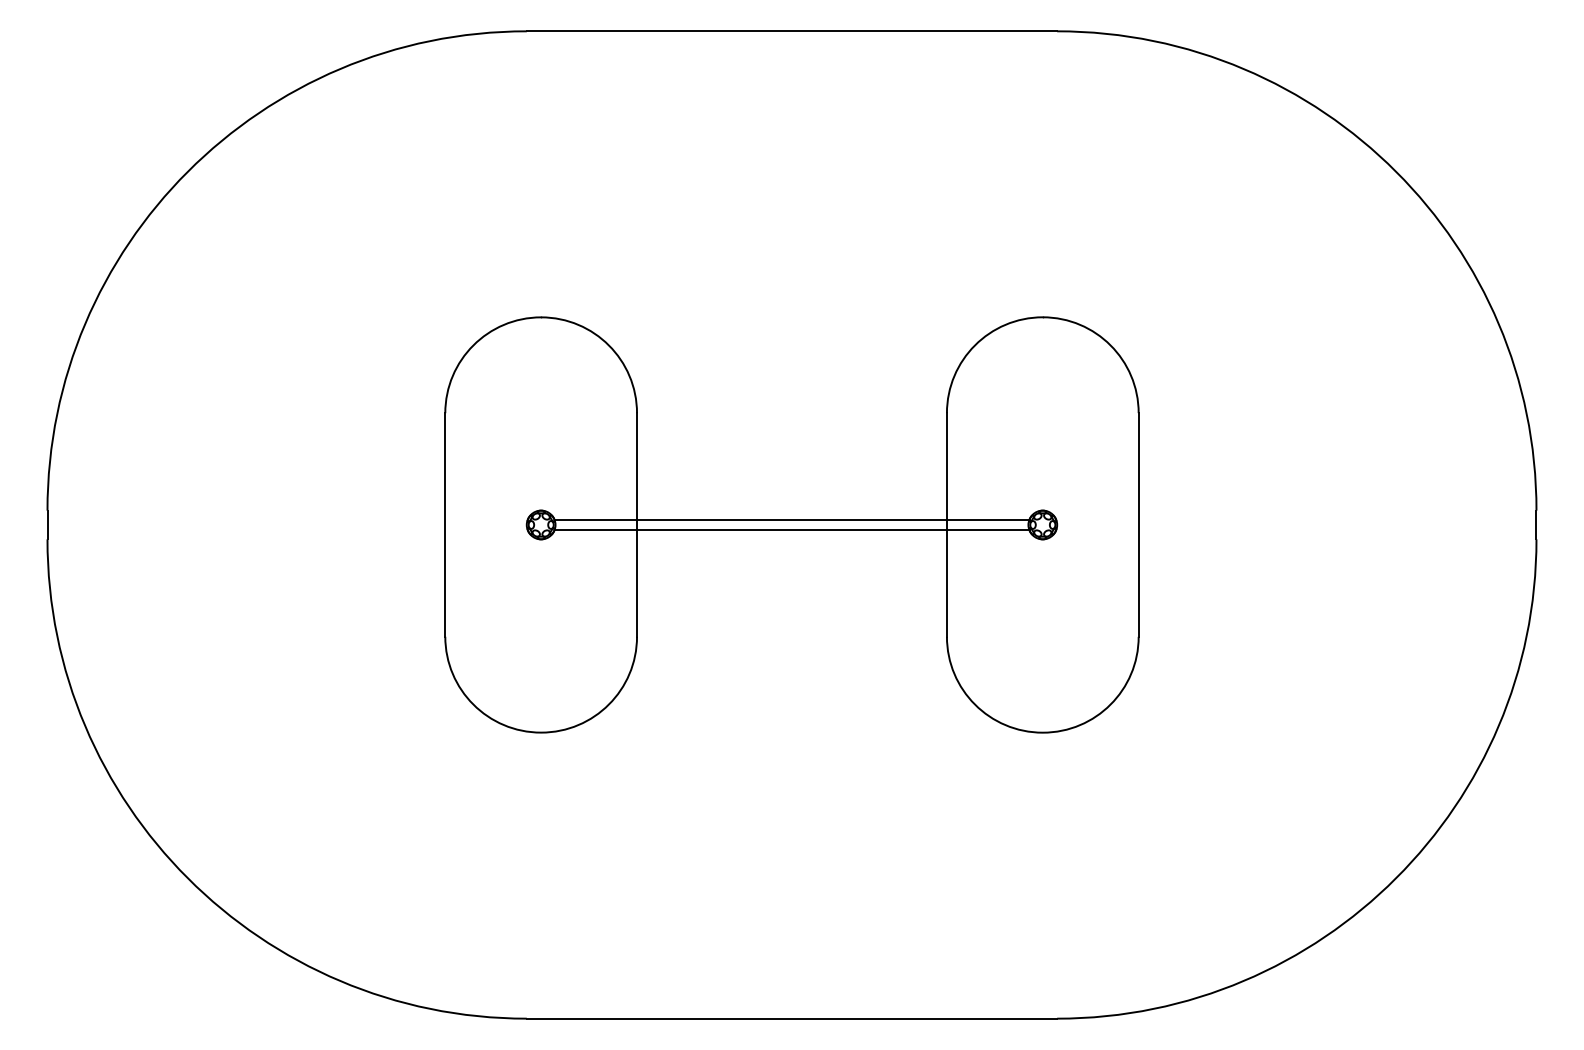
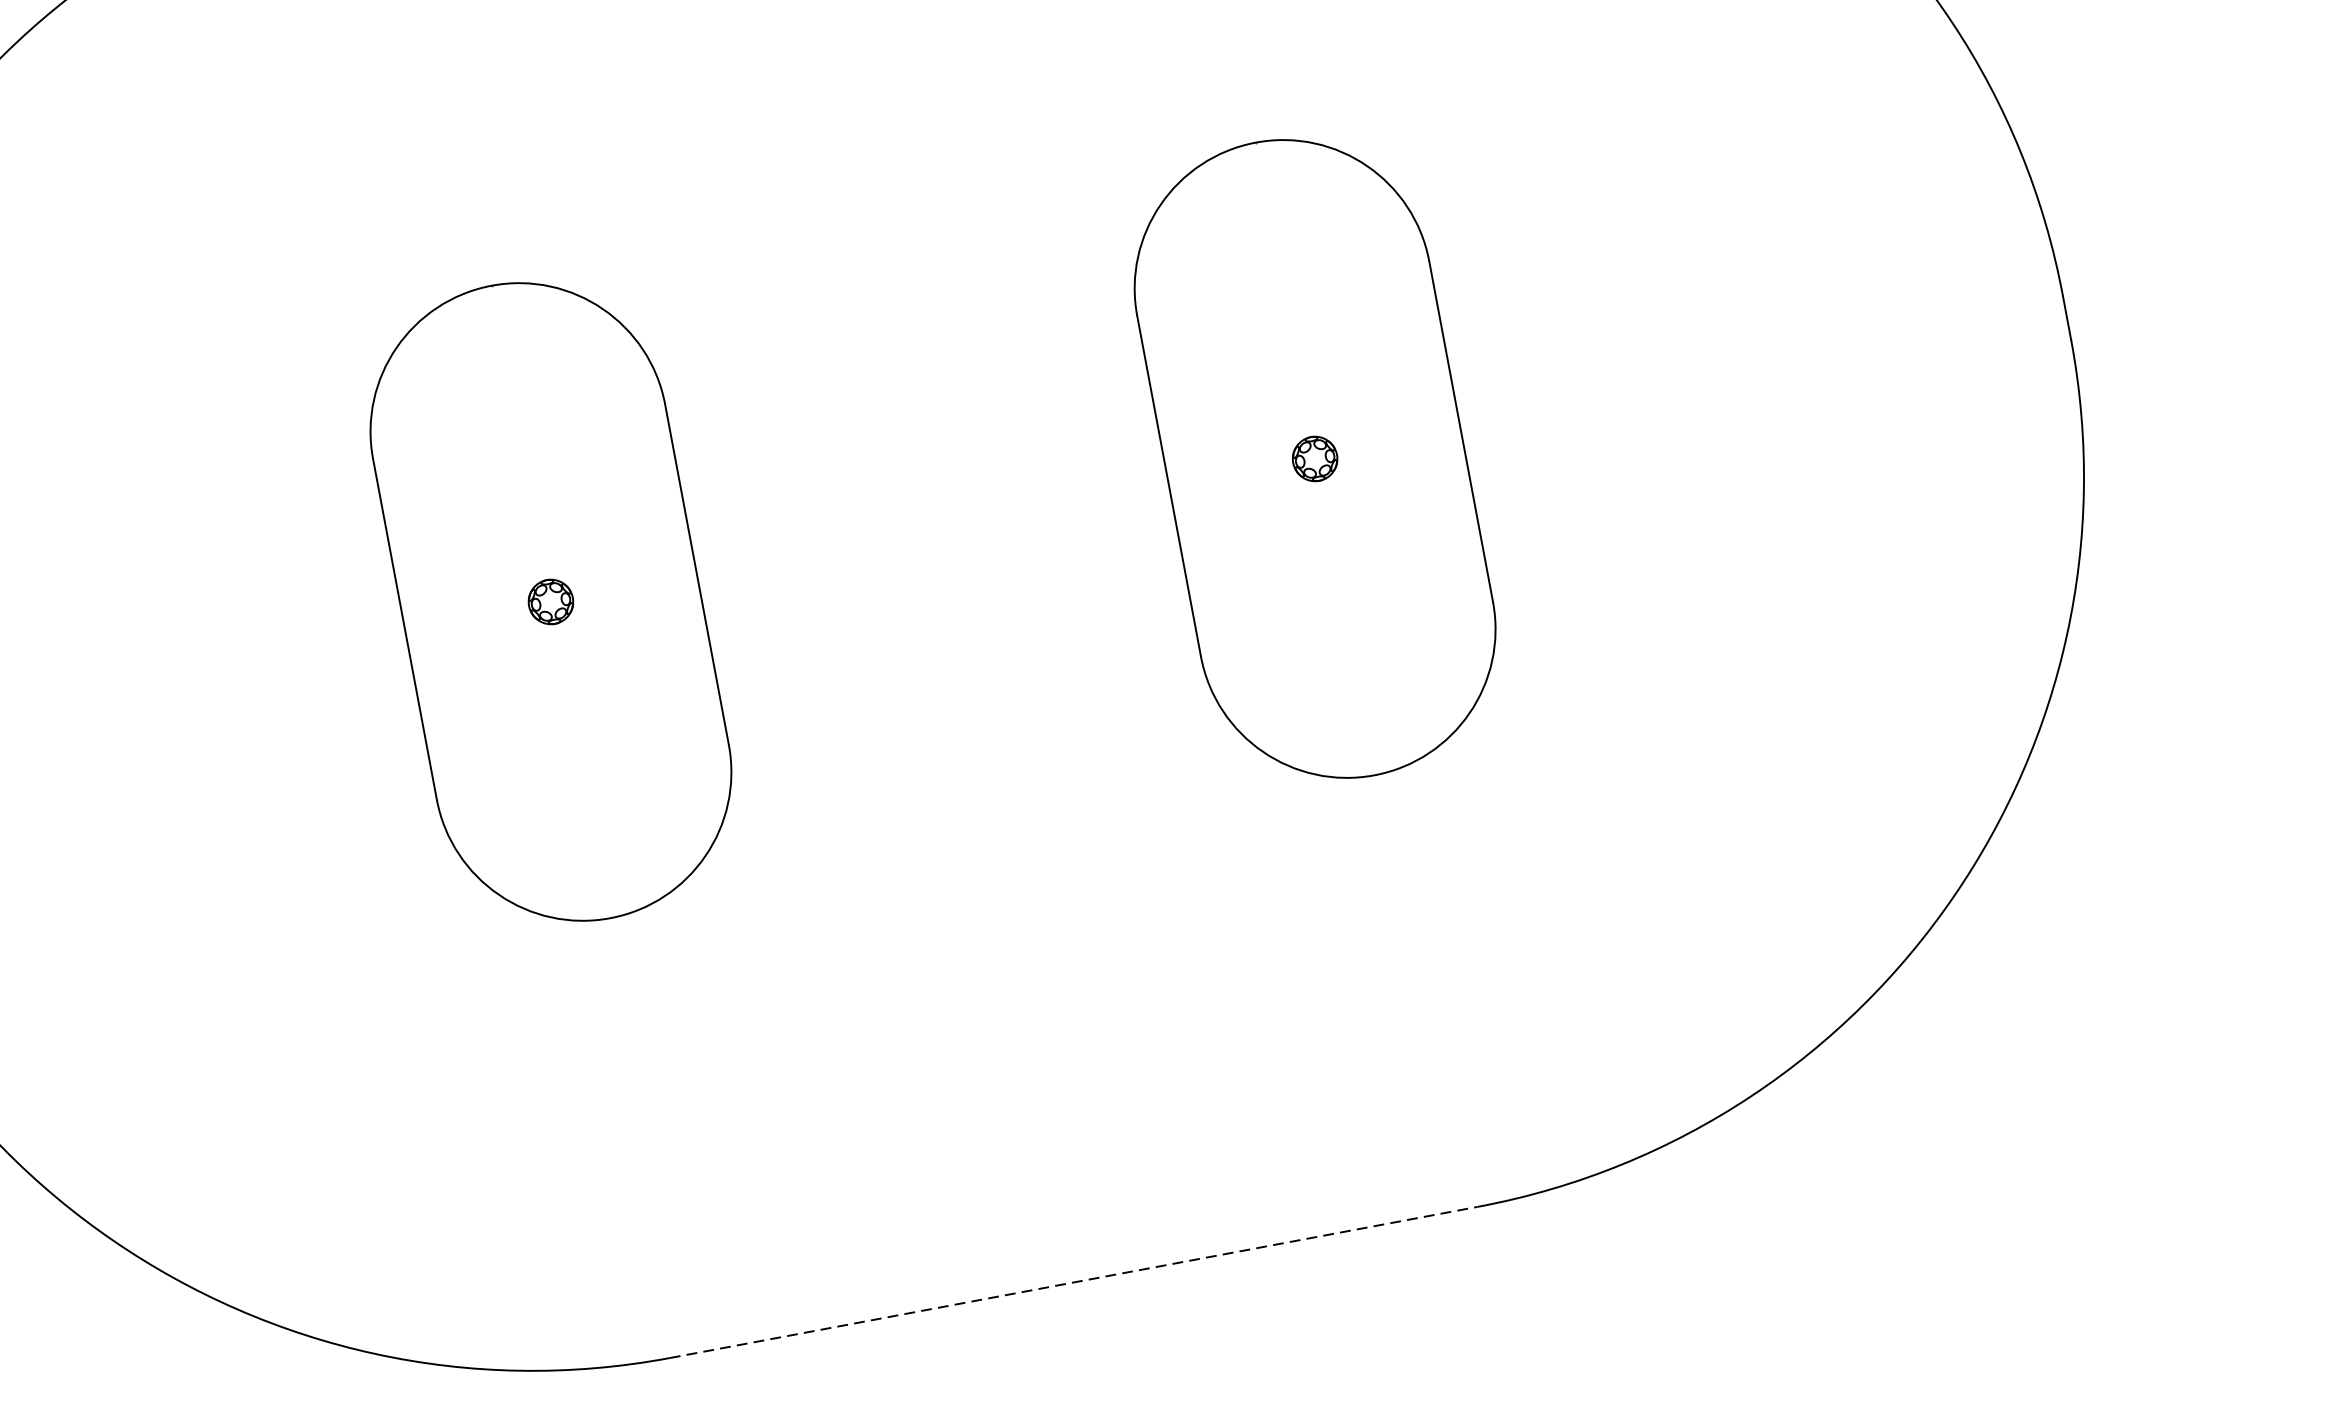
line: (791, 519) -> (930, 522), removed
line: (791, 530) -> (933, 539), removed
line: (792, 1018) -> (1074, 1282), solid -> dashed

